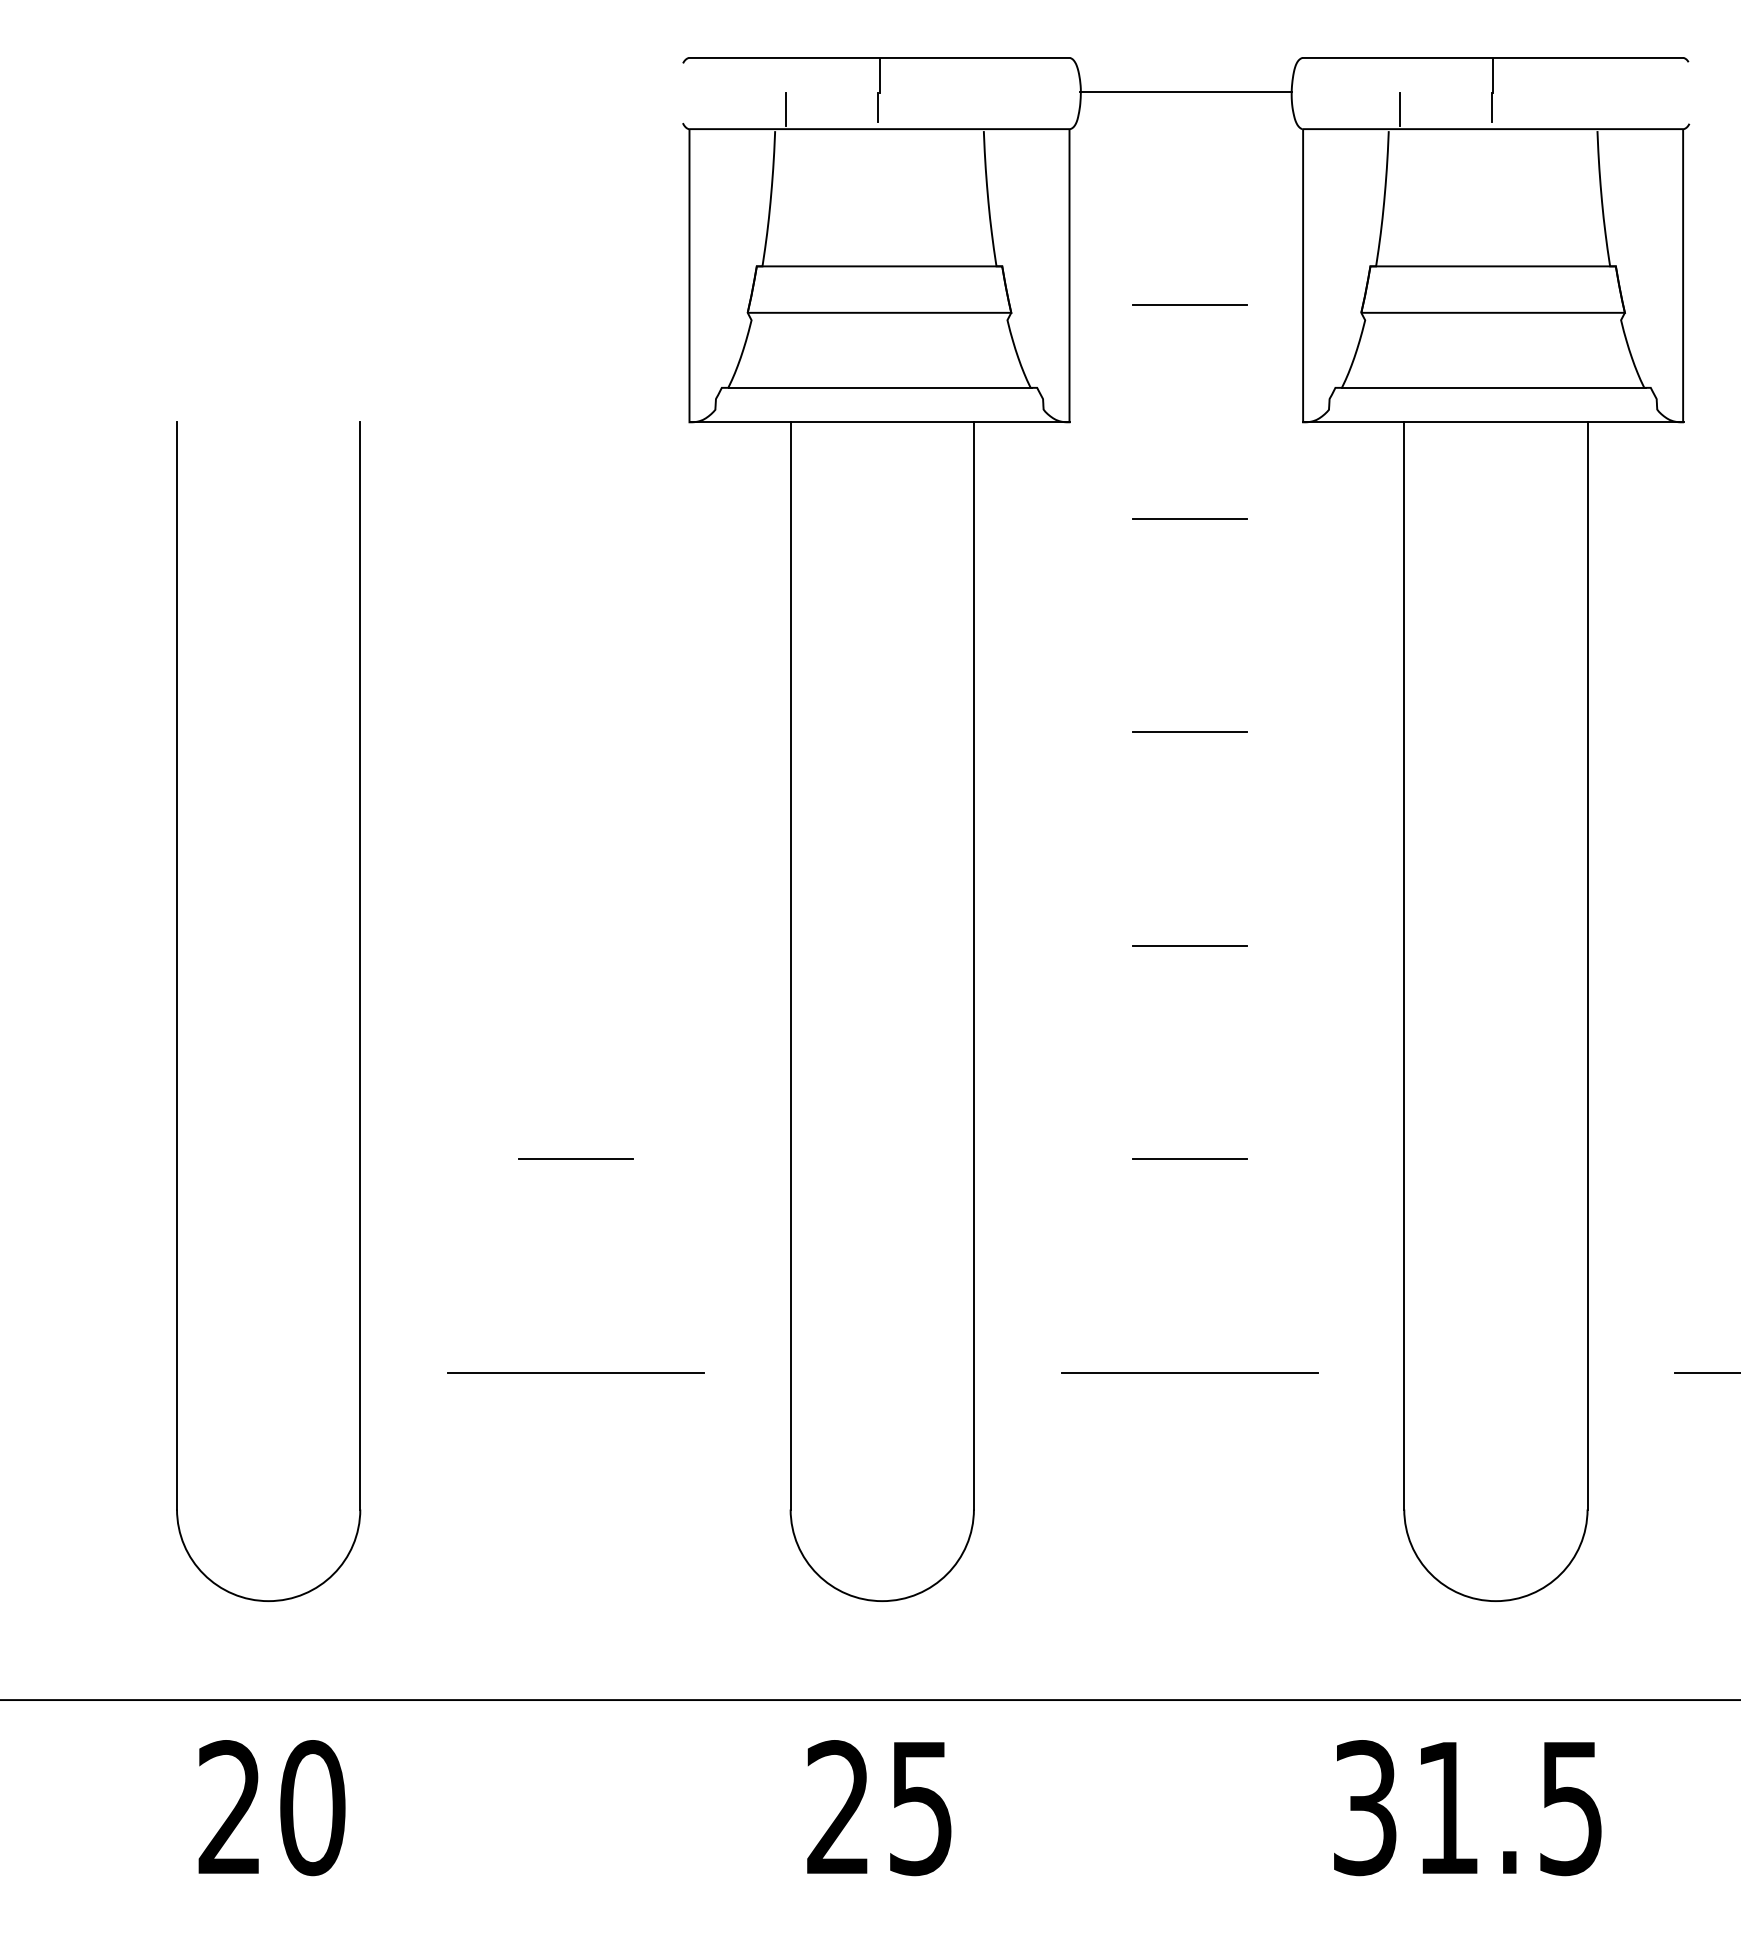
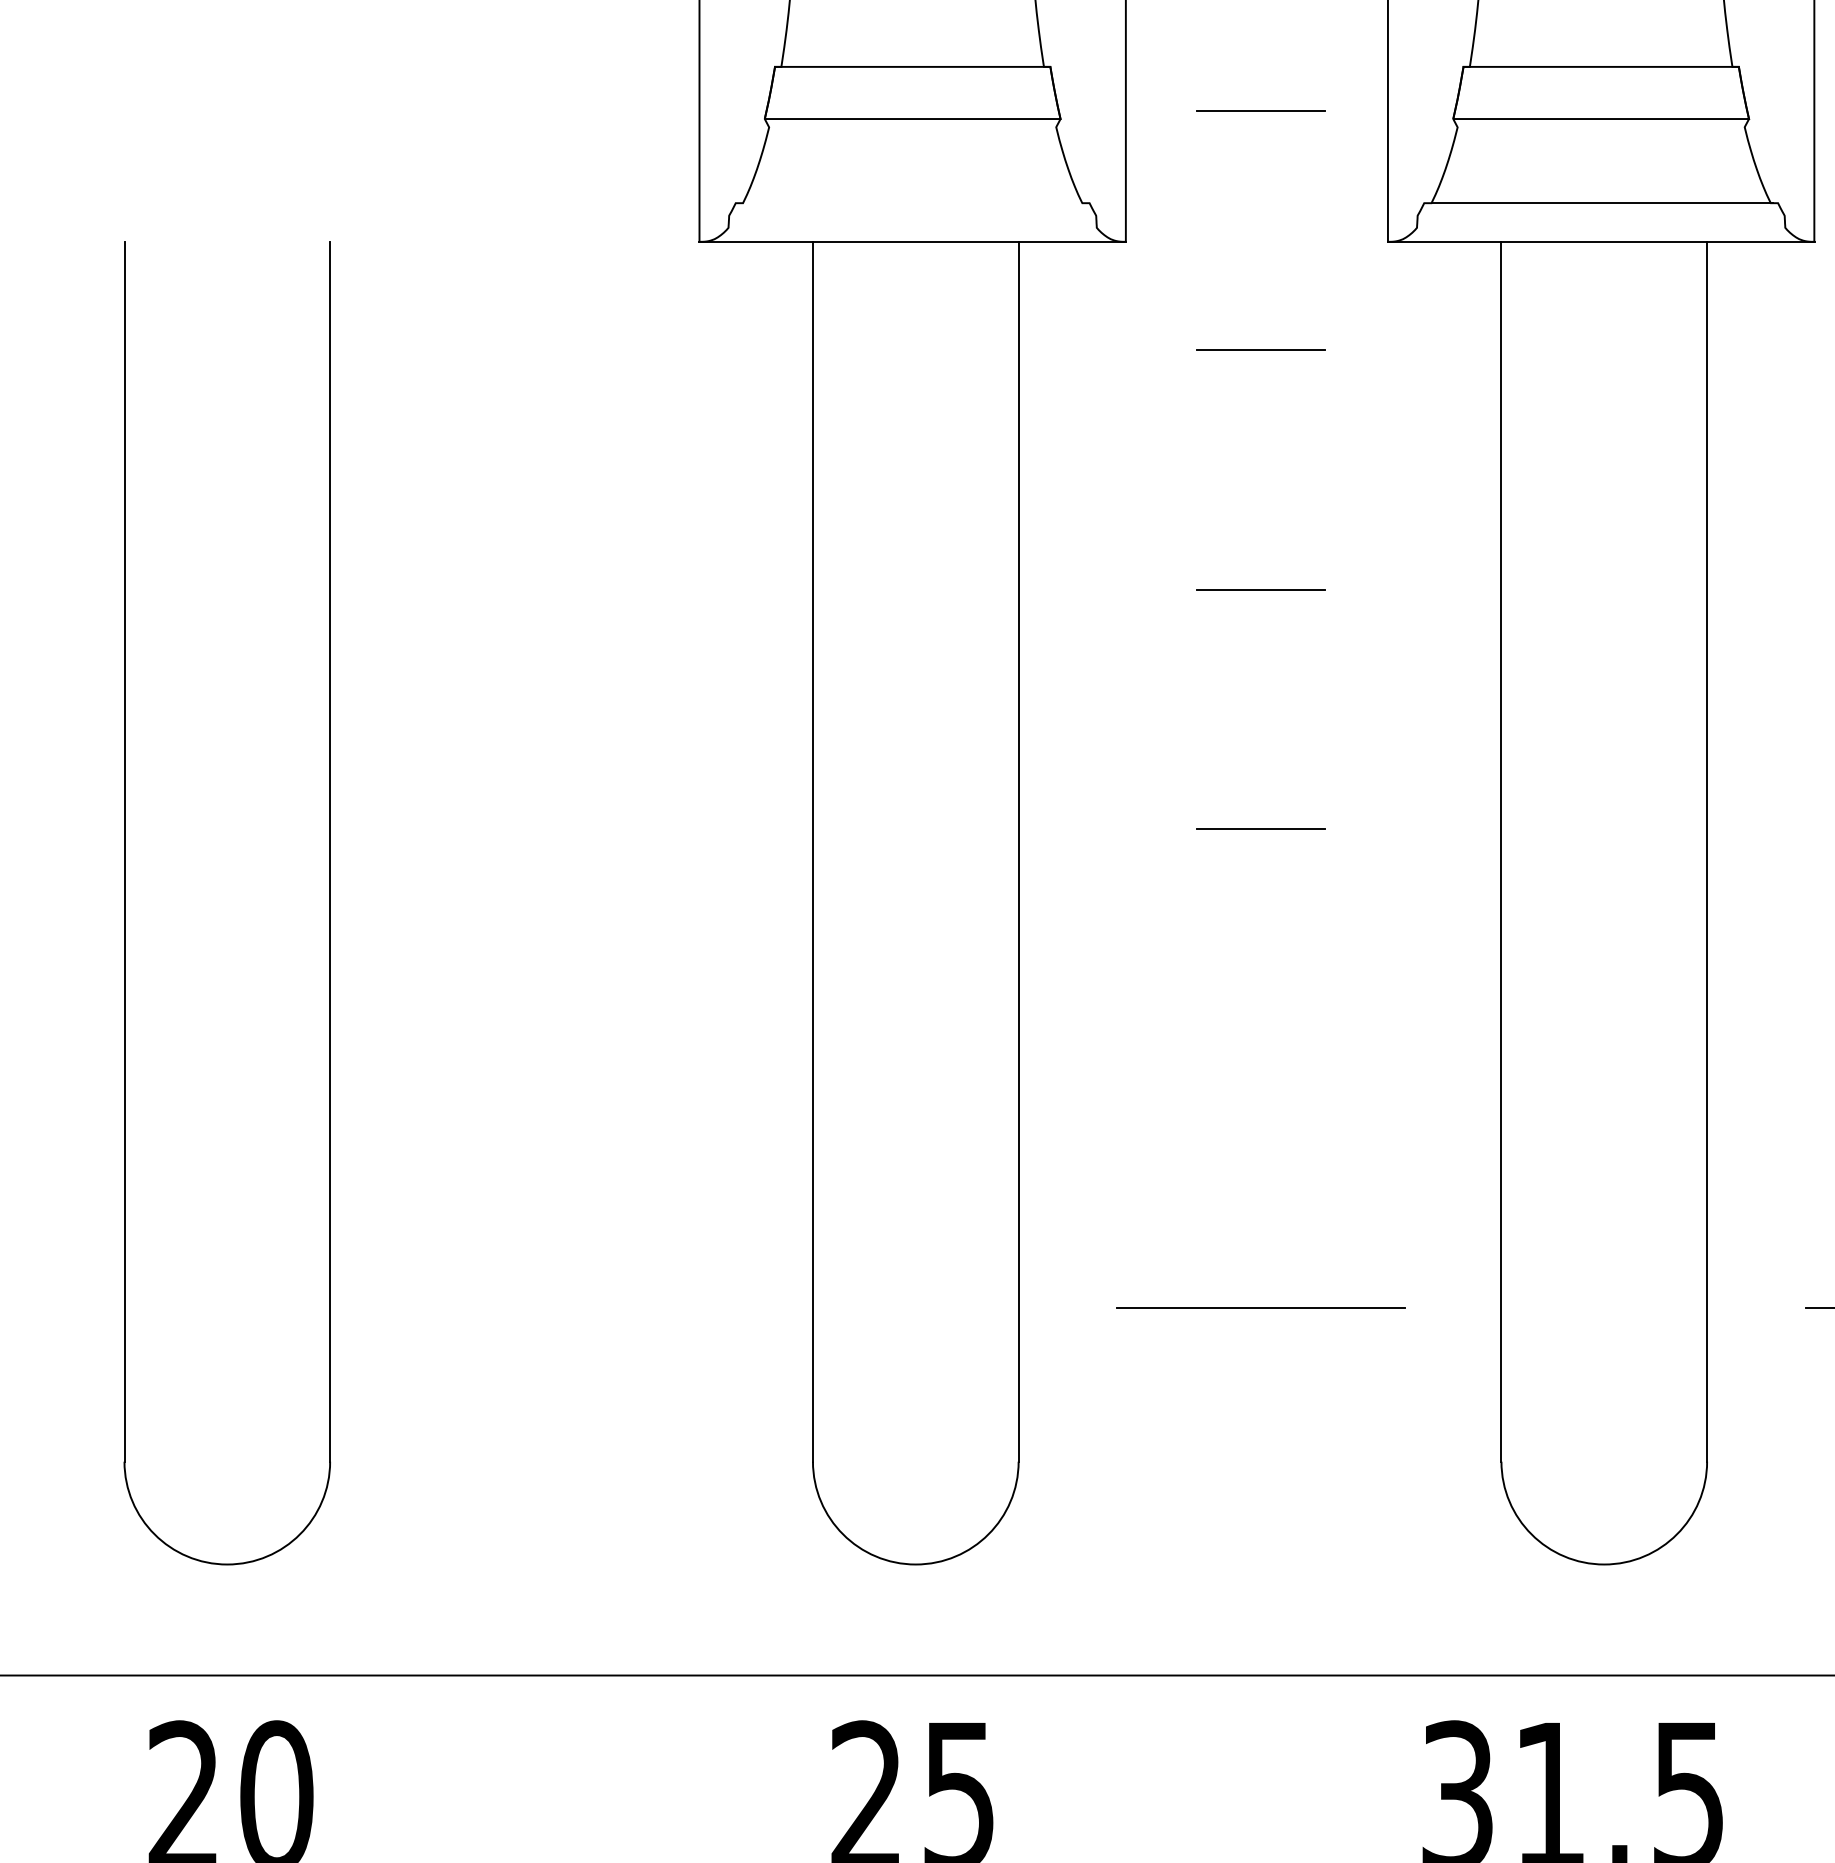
line: (880, 387) -> (913, 202), removed
line: (576, 1159) -> (572, 1068), removed
line: (1189, 1159) -> (1260, 1068), removed
line: (575, 1372) -> (571, 1307), removed

